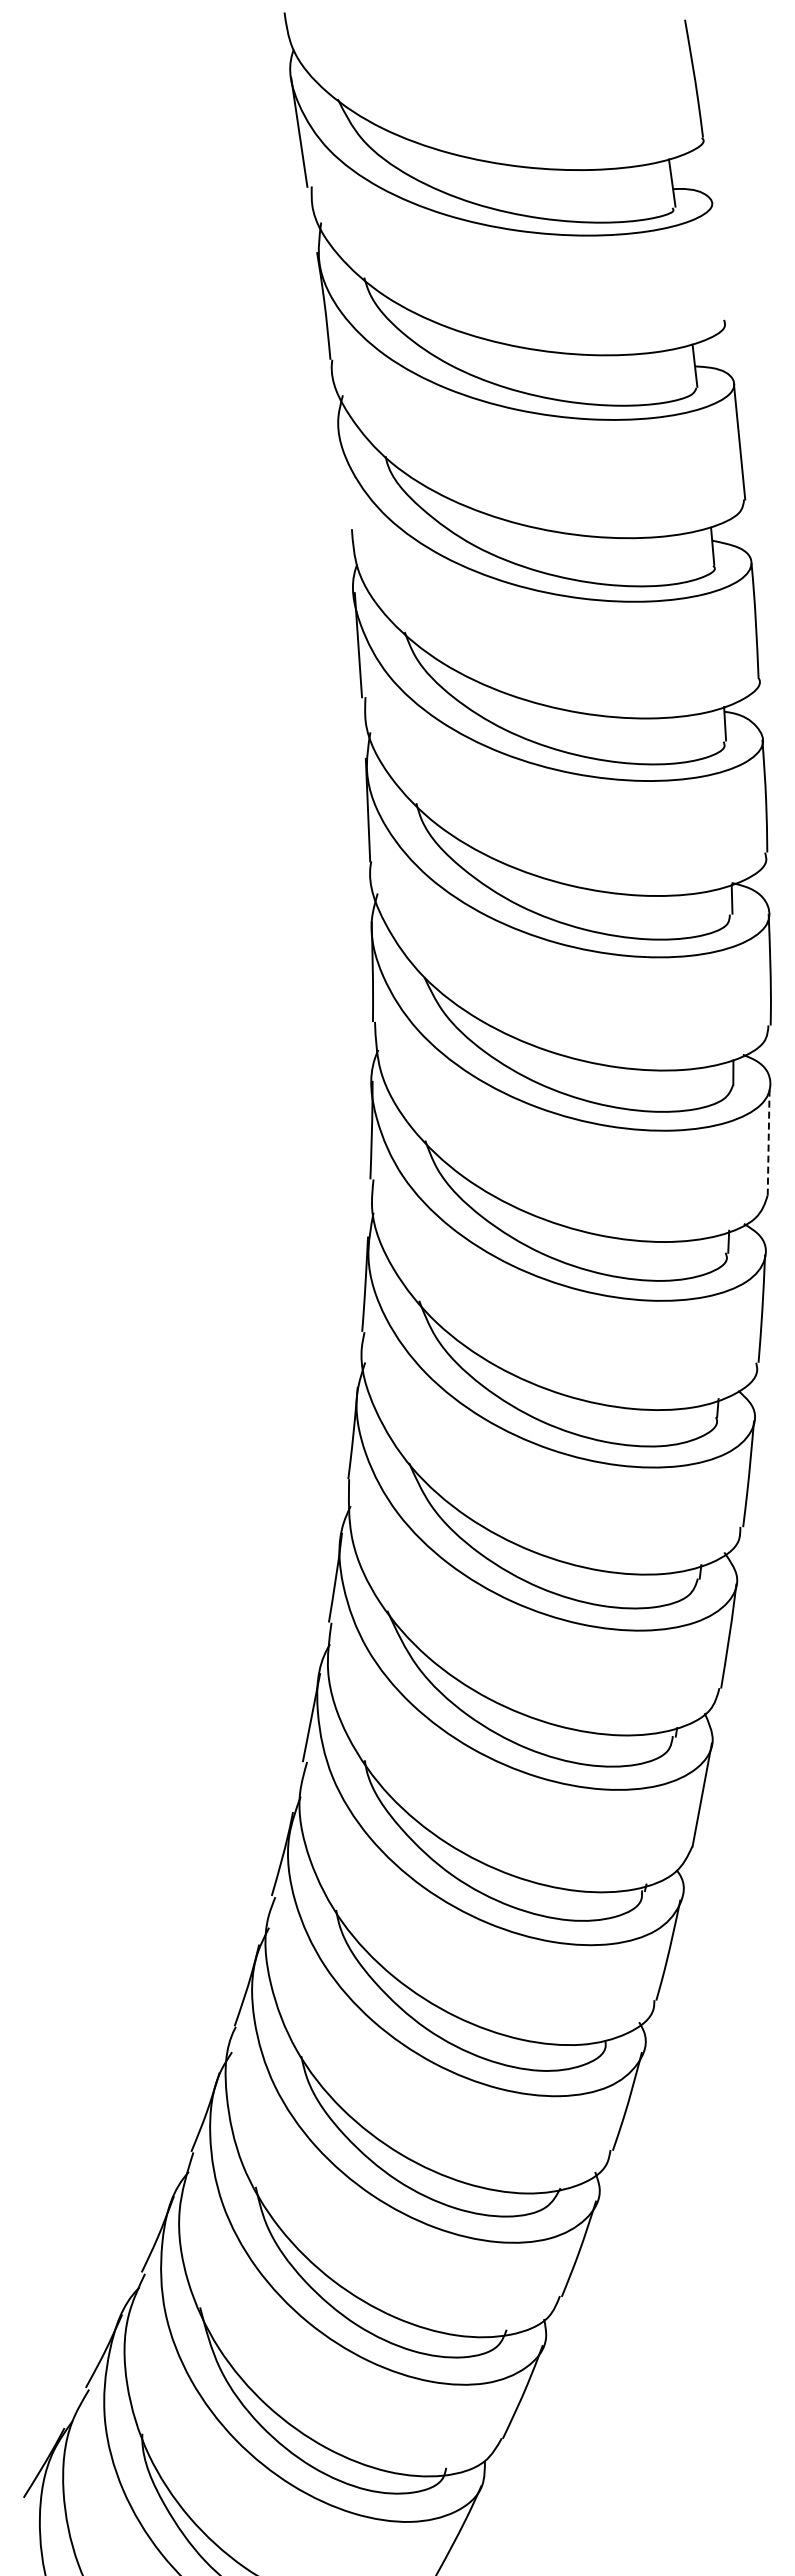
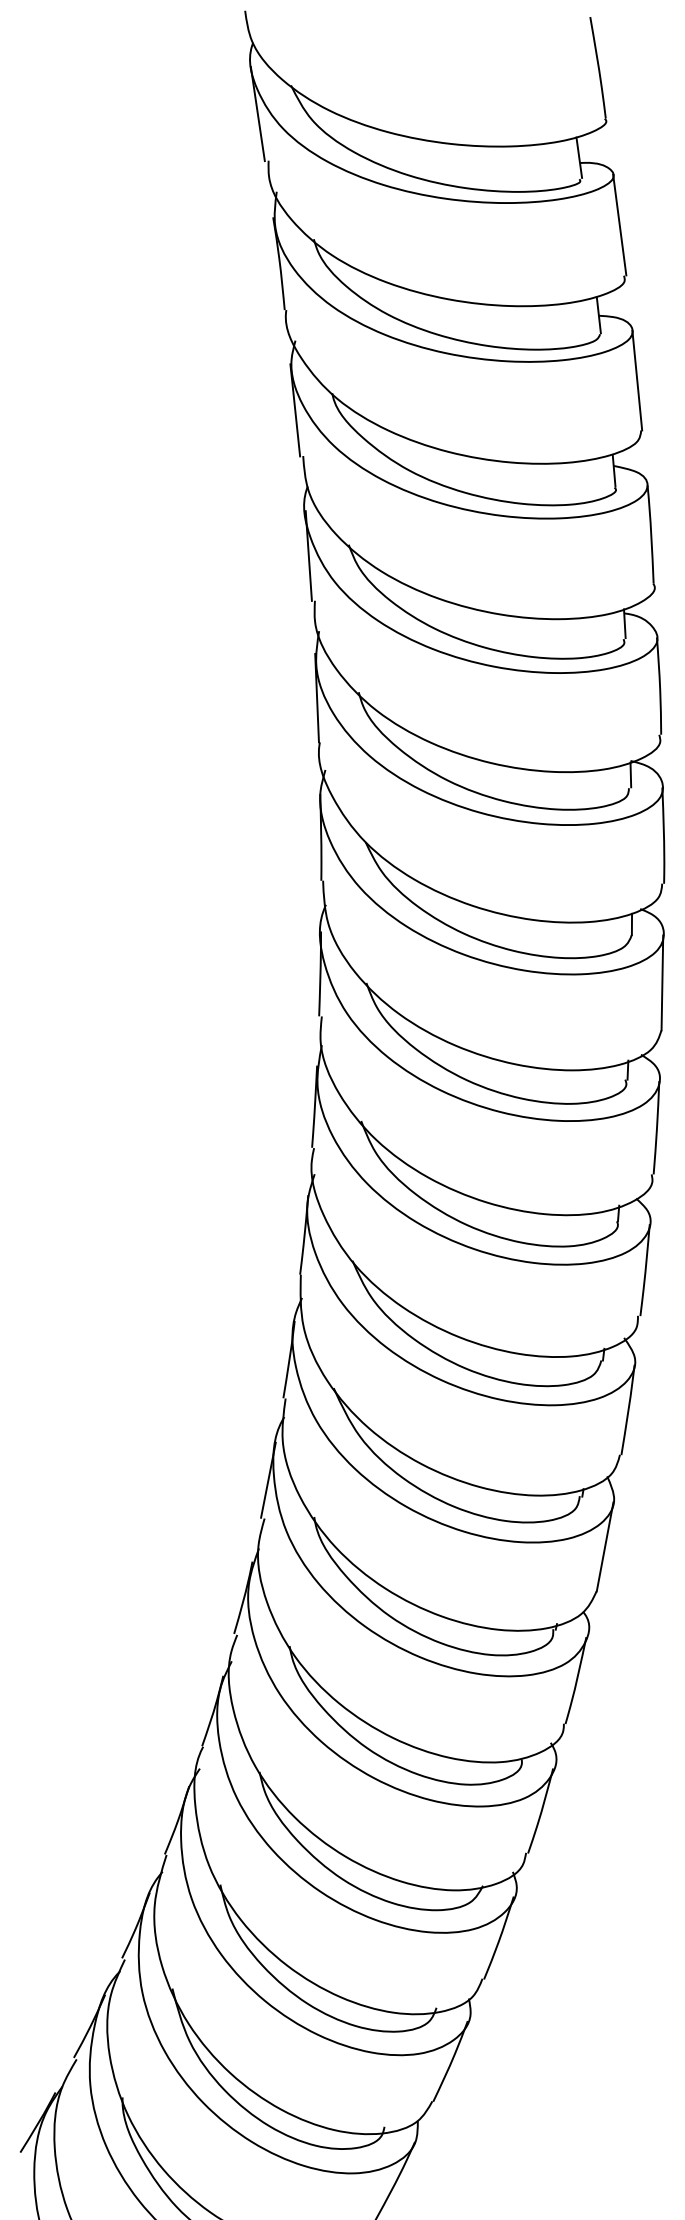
line: (718, 260) -> (619, 224), added
line: (342, 475) -> (295, 409), added
line: (768, 1140) -> (662, 982), dashed -> solid

